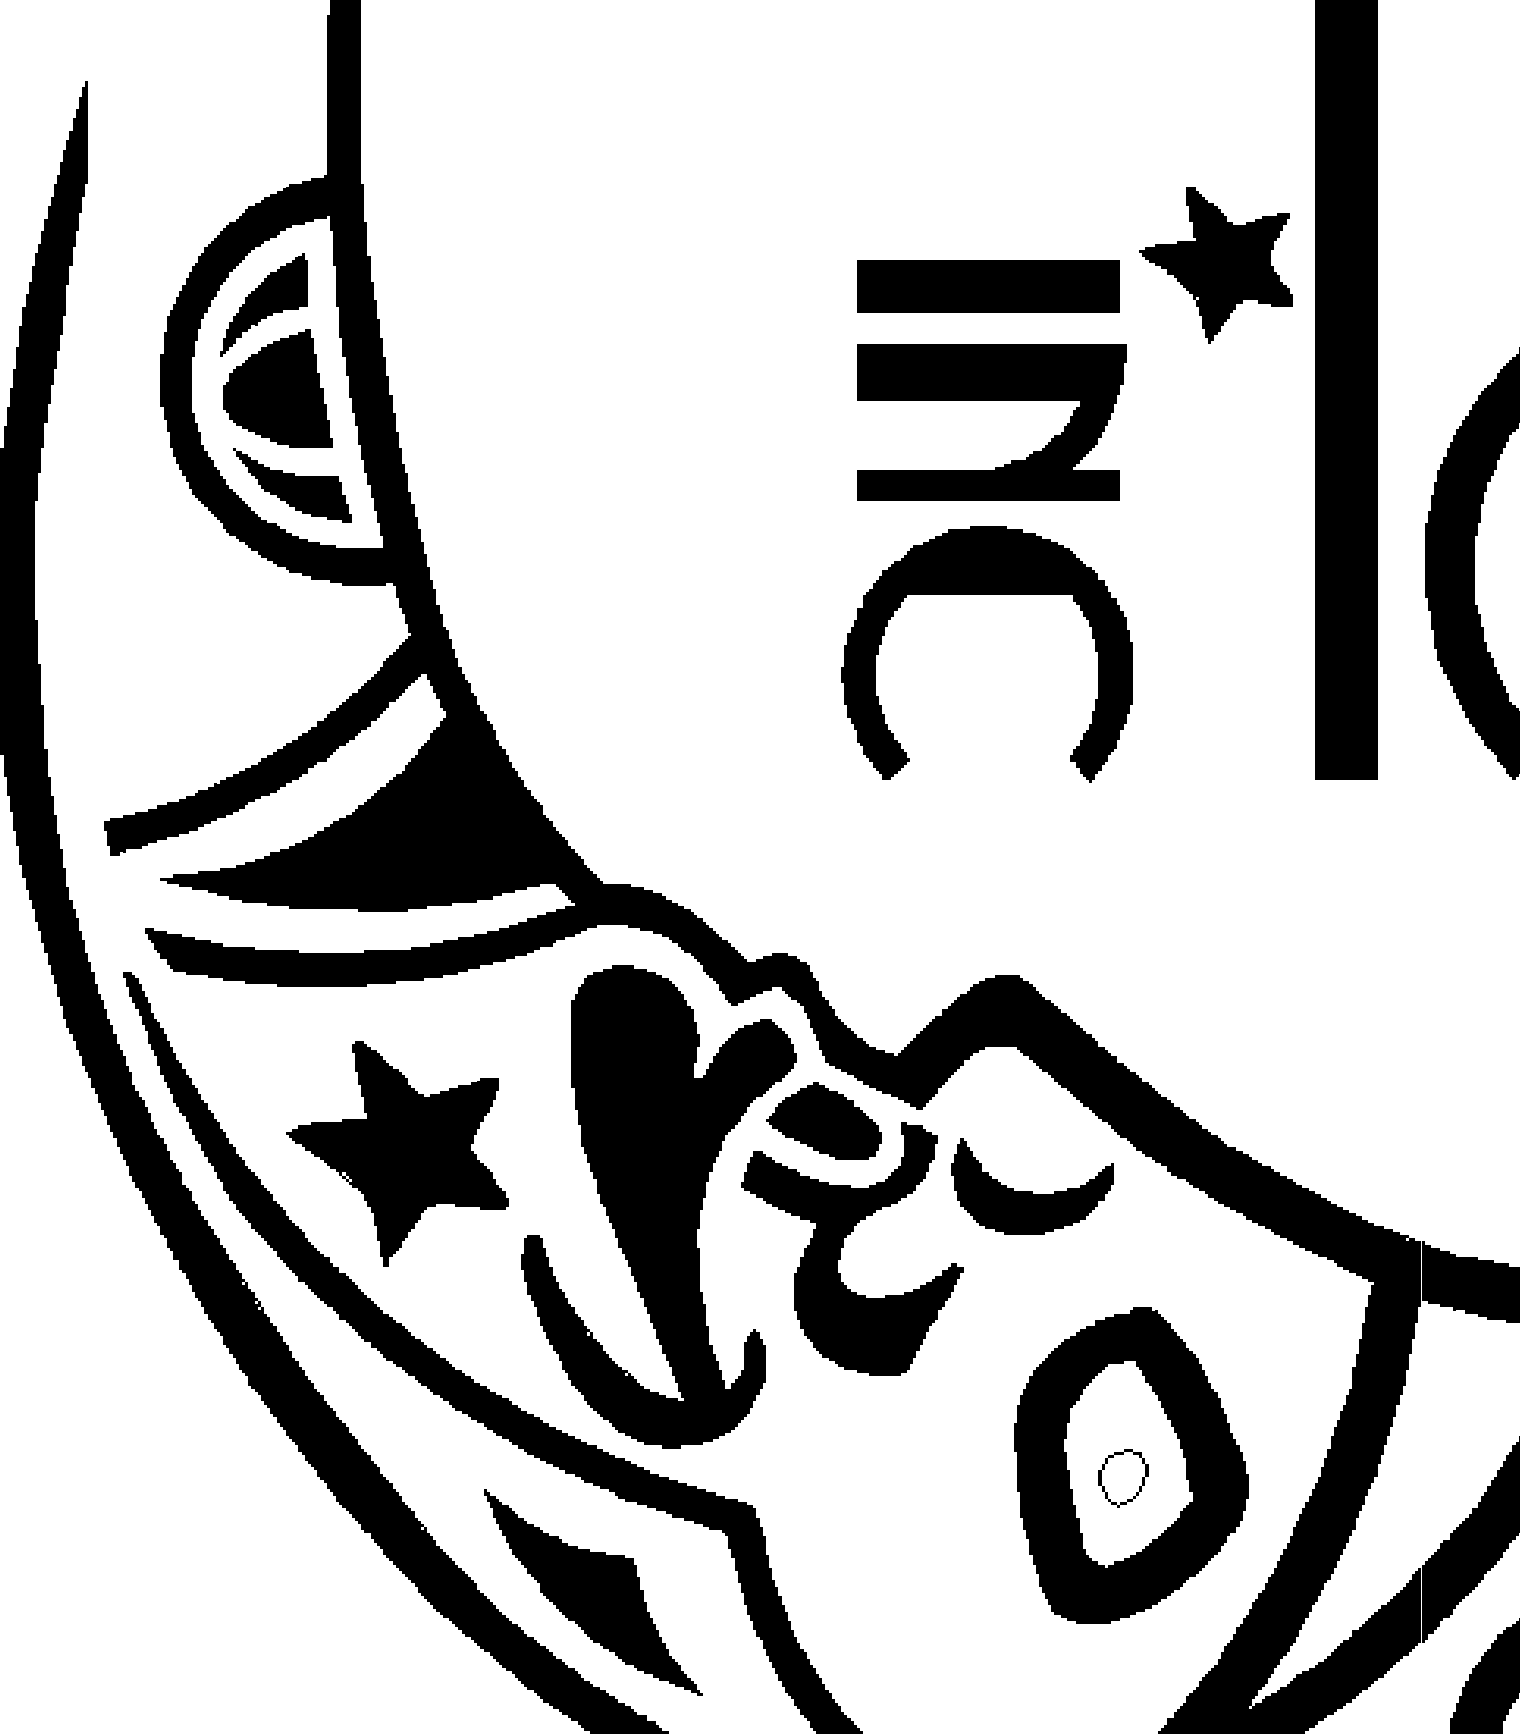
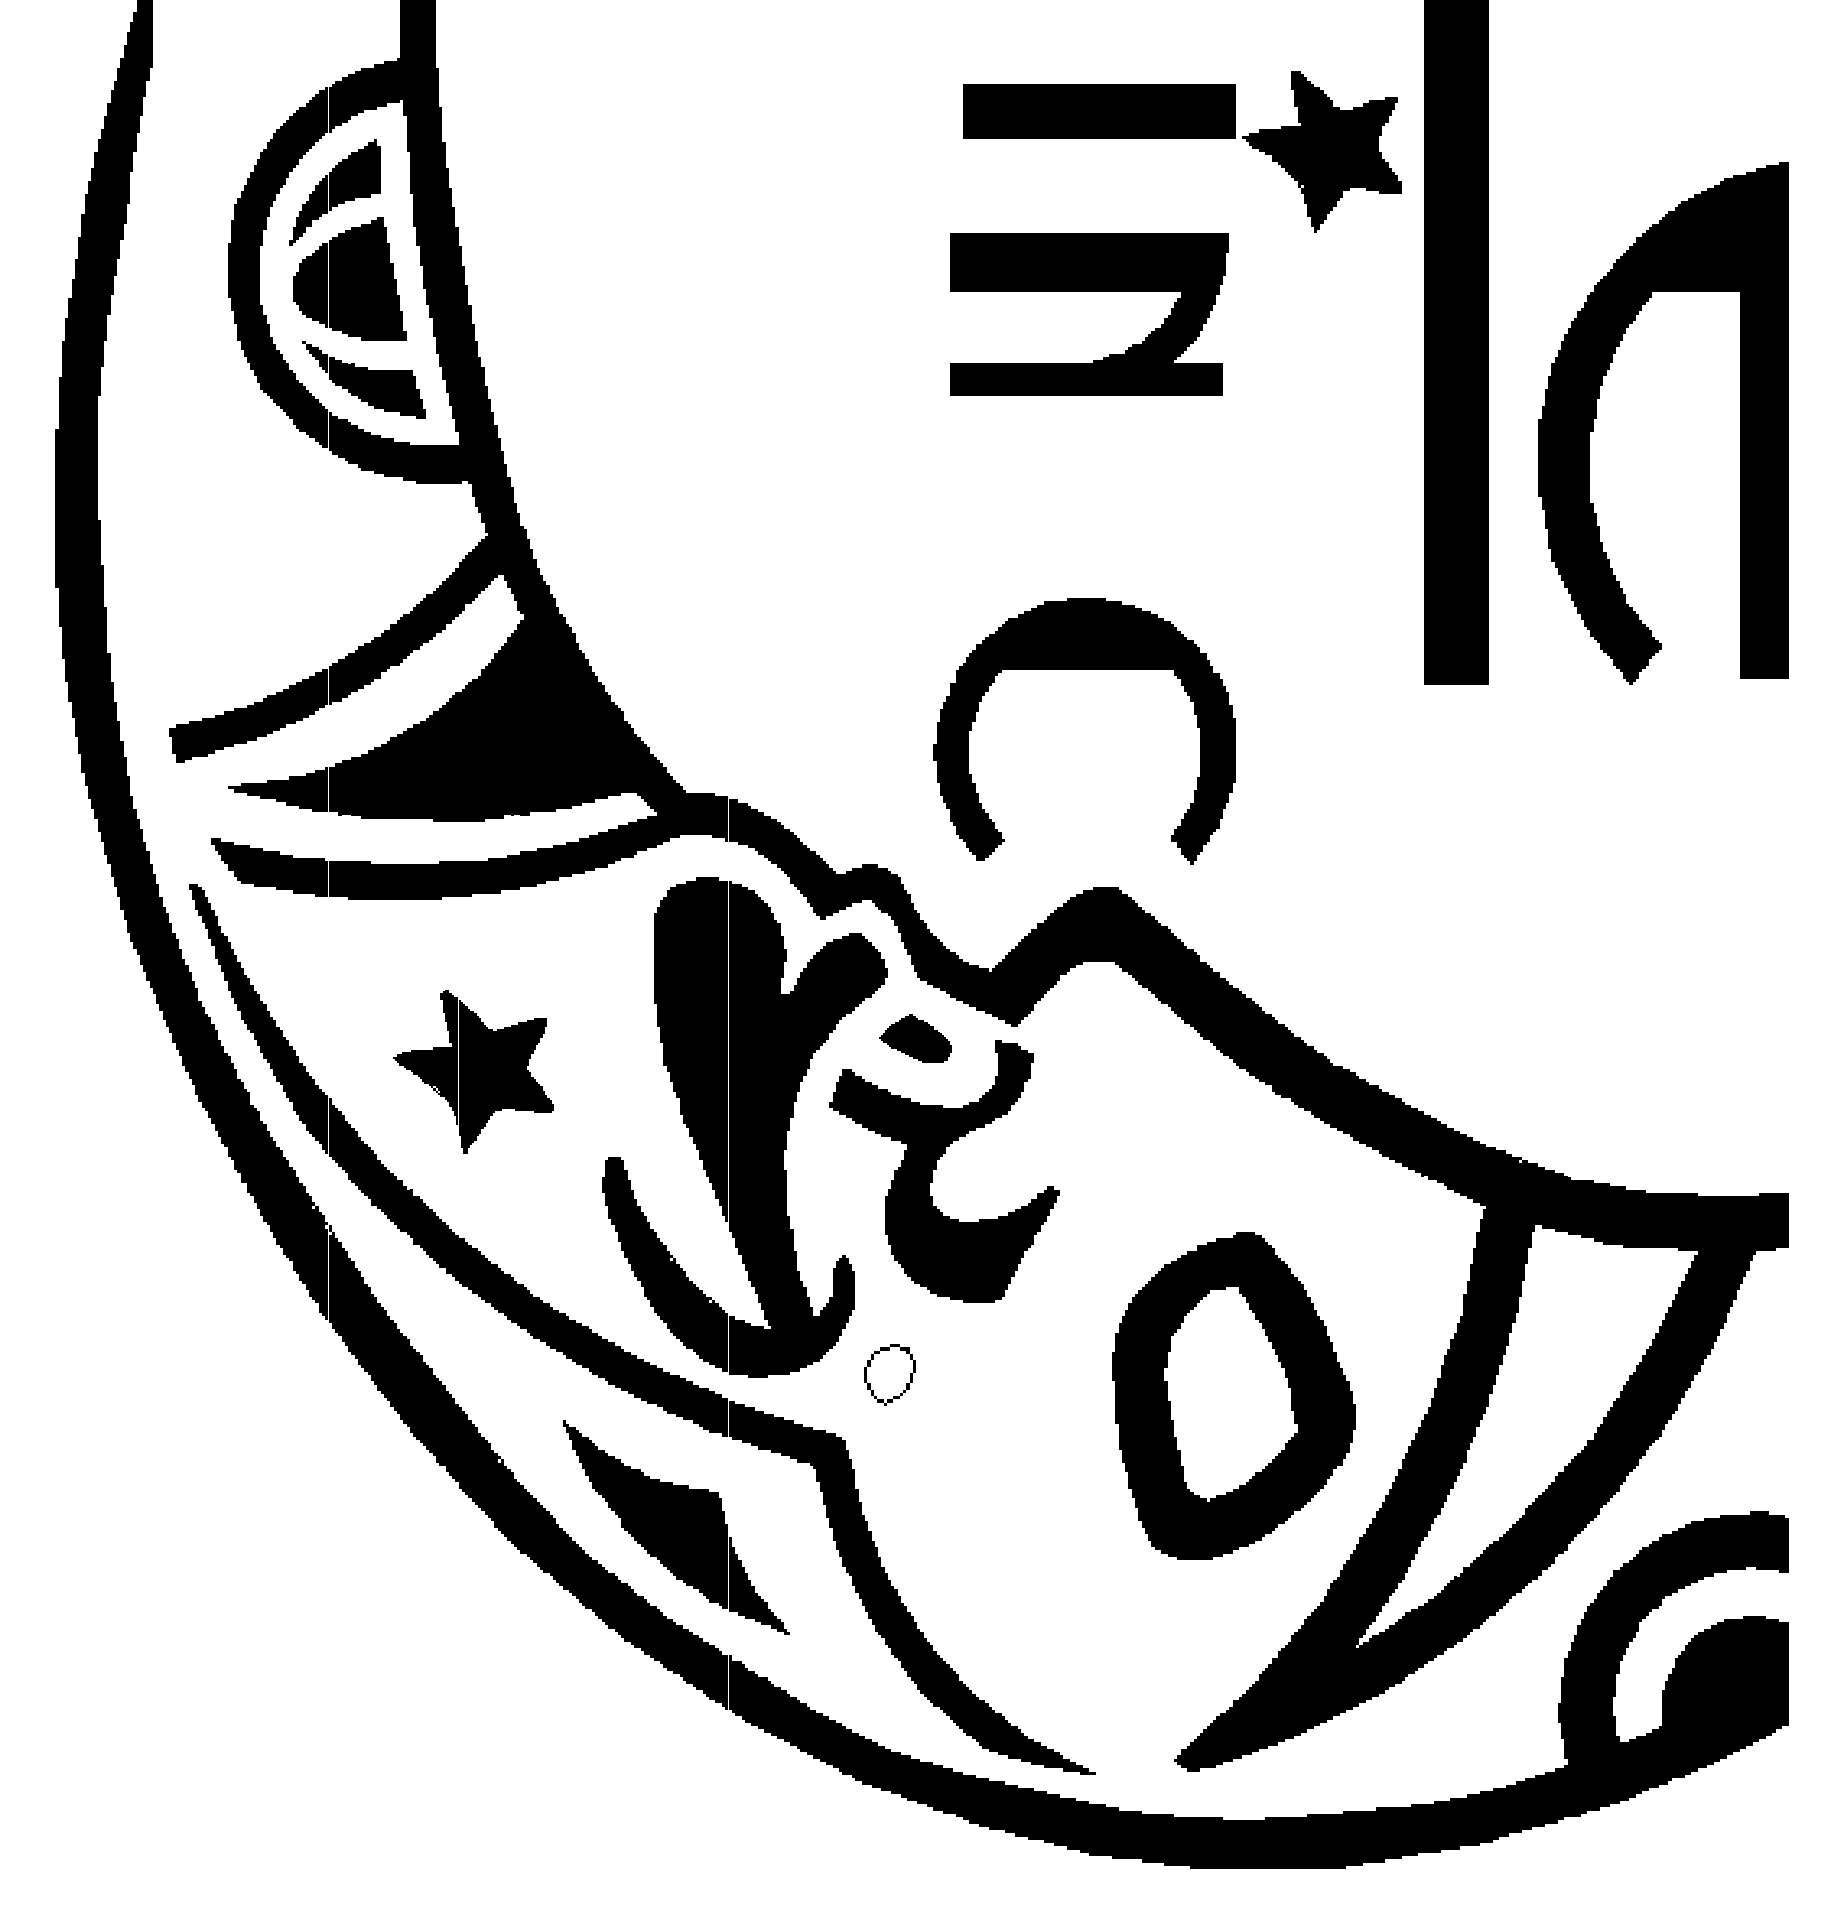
part: (988, 286) -> (1099, 111), moved
part: (986, 595) -> (1084, 669), moved
part: (823, 1120) -> (915, 1038), size x0.6
part: (397, 1153) -> (473, 1072), size x0.7
part: (1032, 1186) -> (1131, 1106), removed
part: (1122, 1477) -> (889, 1374), moved

